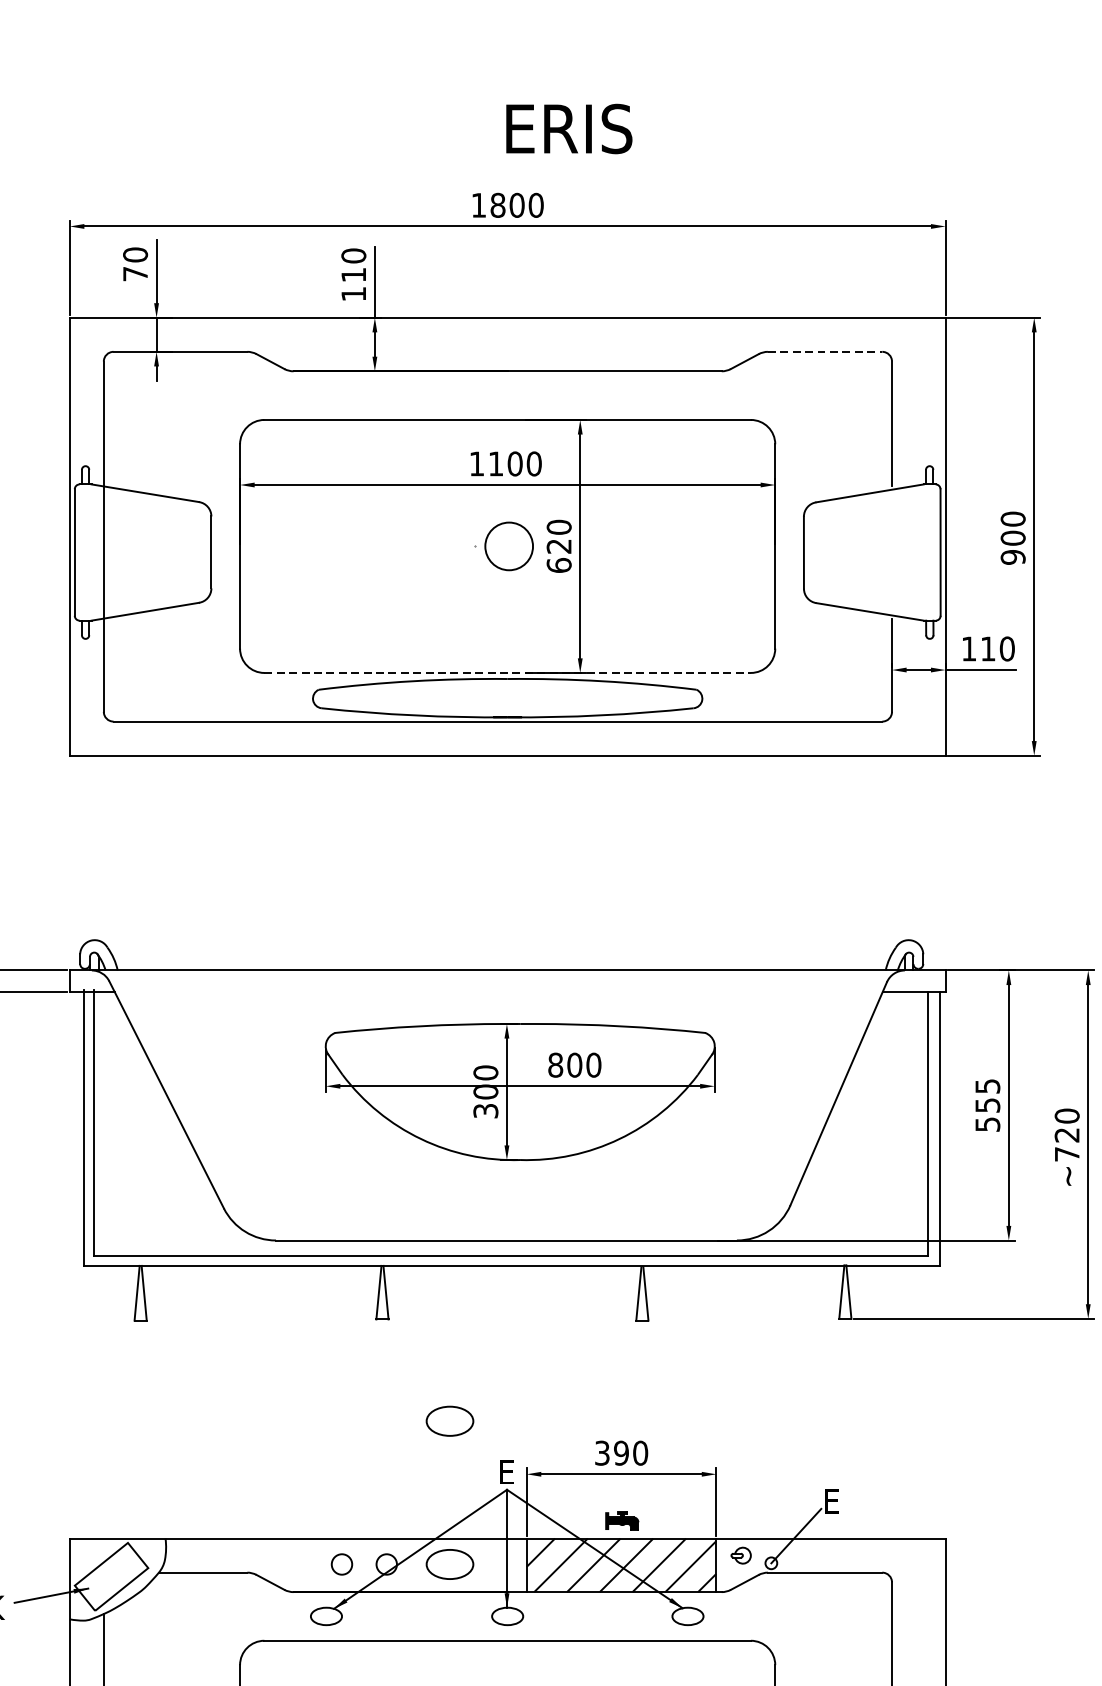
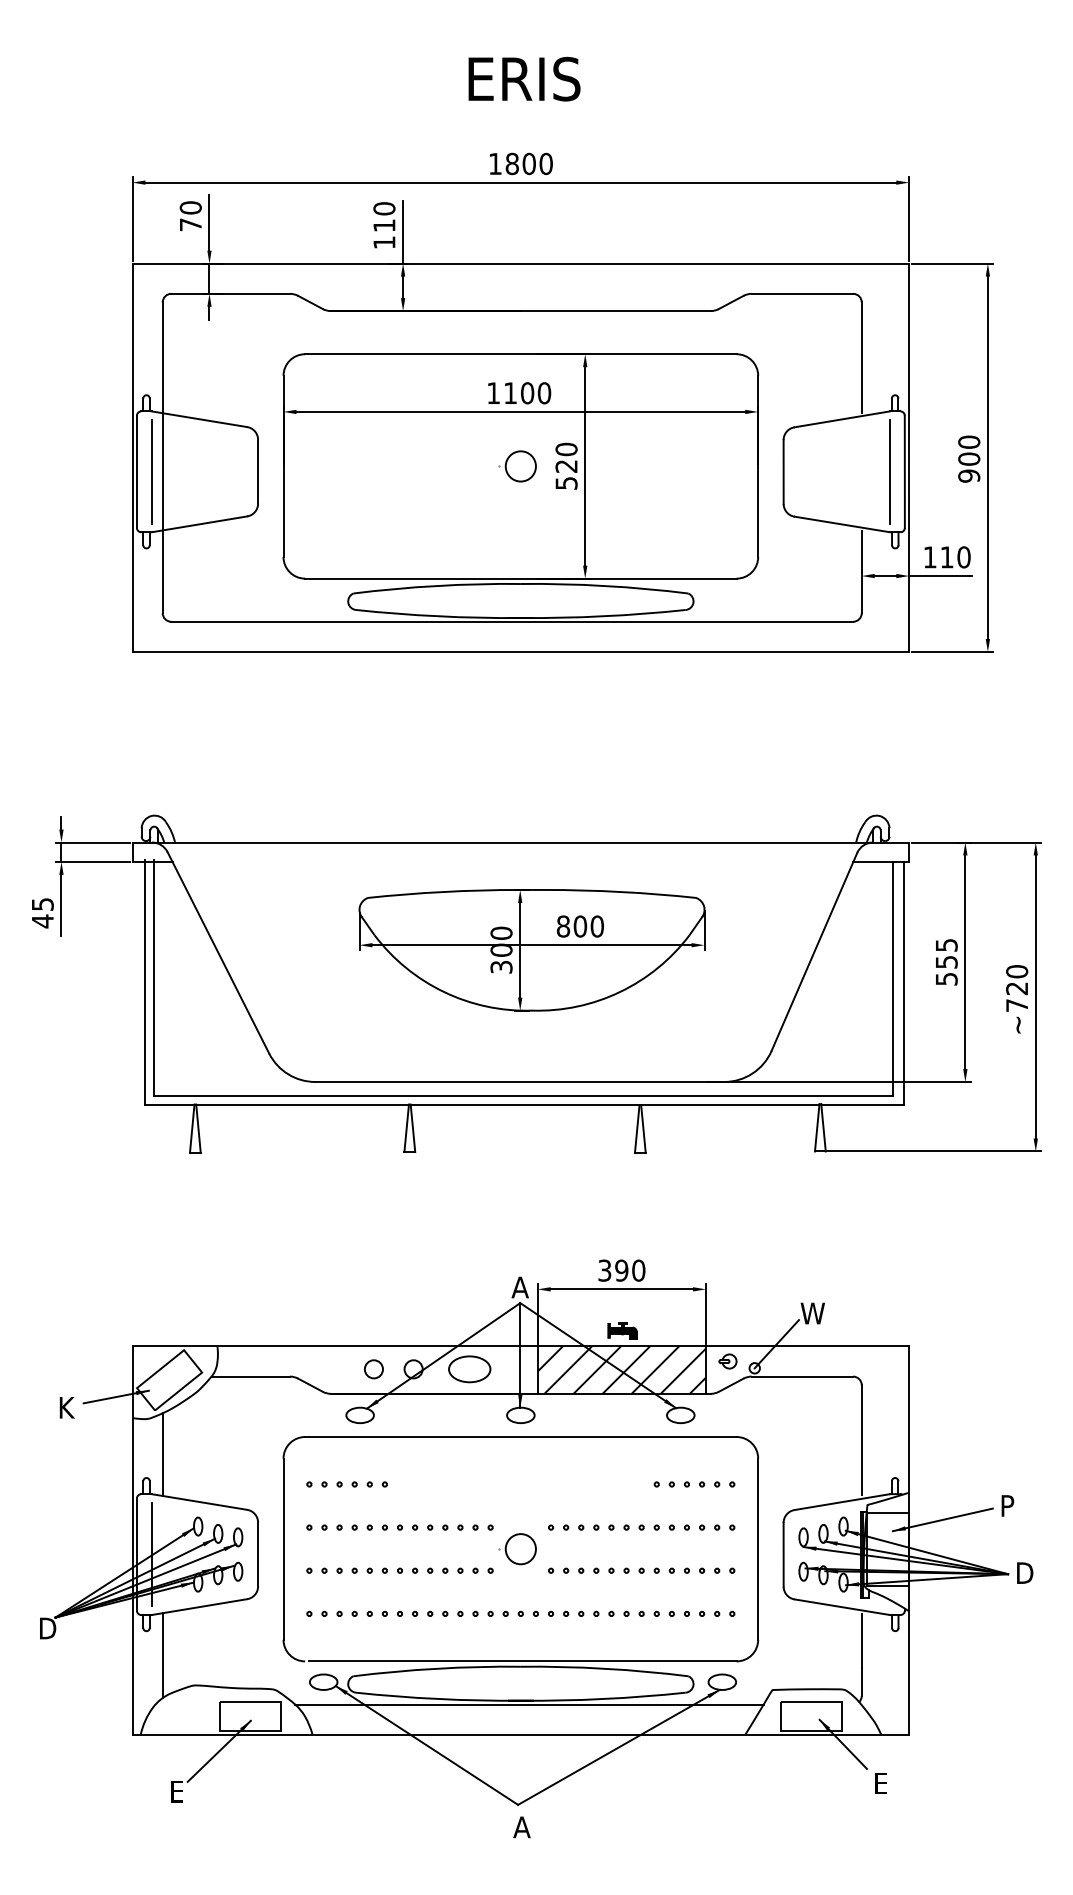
text: (569, 128) -> (524, 78), moved
line: (825, 351) -> (802, 293), dashed -> solid
part: (503, 546) -> (517, 466), size x0.71
line: (91, 552) -> (151, 471), added
line: (923, 552) -> (889, 471), added
text: (559, 564) -> (566, 482), 620 -> 520
line: (507, 672) -> (520, 578), dashed -> solid
part: (449, 1421) -> (469, 1242), removed
text: (506, 1472) -> (519, 1287), E -> A
text: (836, 1501) -> (812, 1313), E -> W

